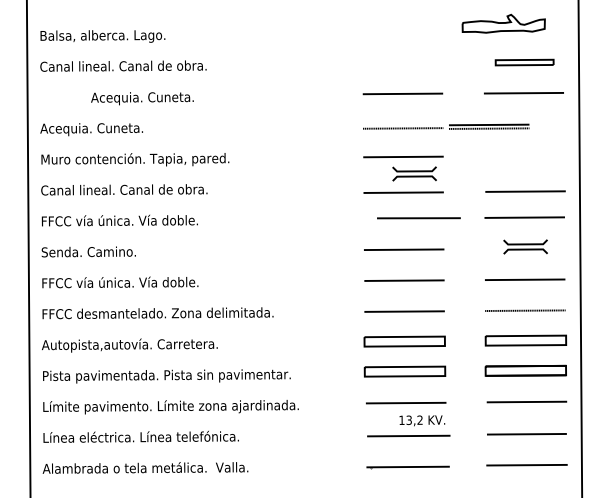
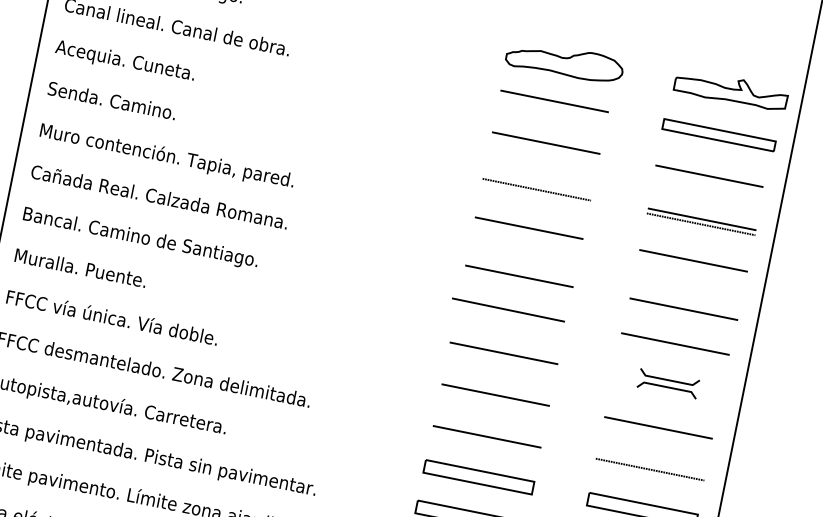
part: (503, 23) -> (731, 89), moved
part: (403, 33) -> (563, 61), added
line: (402, 62) -> (554, 100), added
part: (524, 62) -> (718, 135), size x1.43
text: (142, 98) -> (125, 61), moved
part: (489, 126) -> (702, 221), moved
text: (91, 129) -> (116, 103), Acequia. Cuneta. -> Senda. Camino.
line: (525, 155) -> (693, 260), added
part: (414, 173) -> (539, 253), removed
text: (144, 189) -> (171, 199), Canal lineal. Canal de obra. -> Cañada Real. Calzada Romana.
line: (418, 218) -> (507, 310), moved
text: (129, 220) -> (142, 236), FFCC vía única. Vía doble. -> Bancal. Camino de Santiago.
text: (89, 251) -> (79, 267), Senda. Camino. -> Muralla. Puente.

